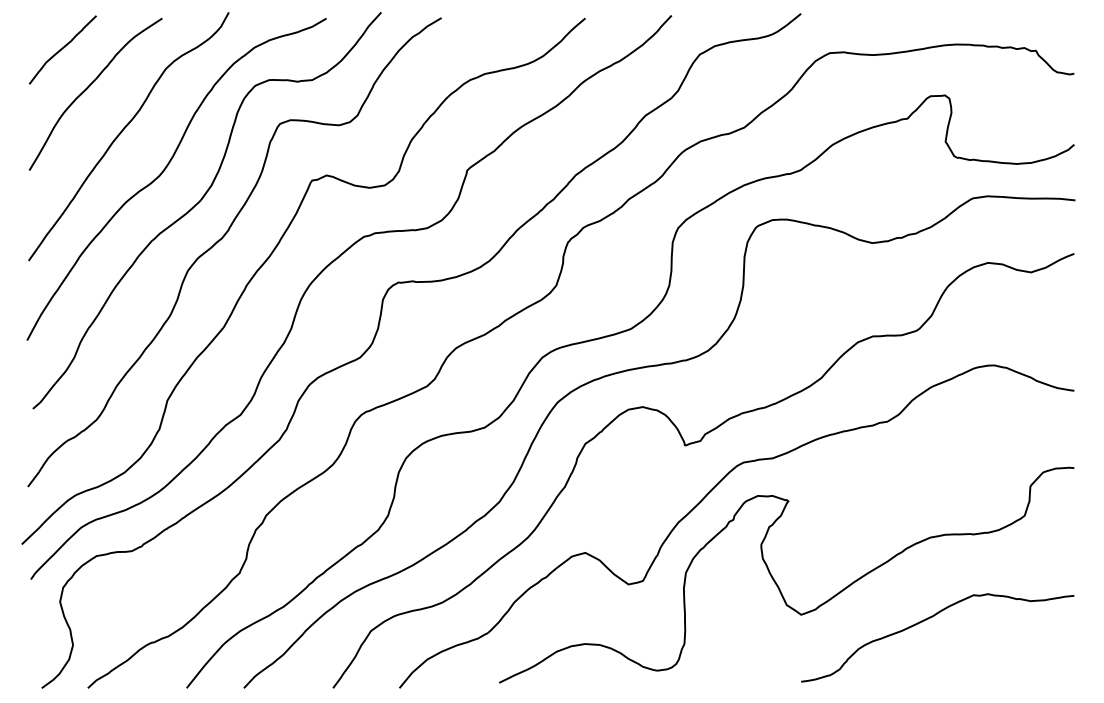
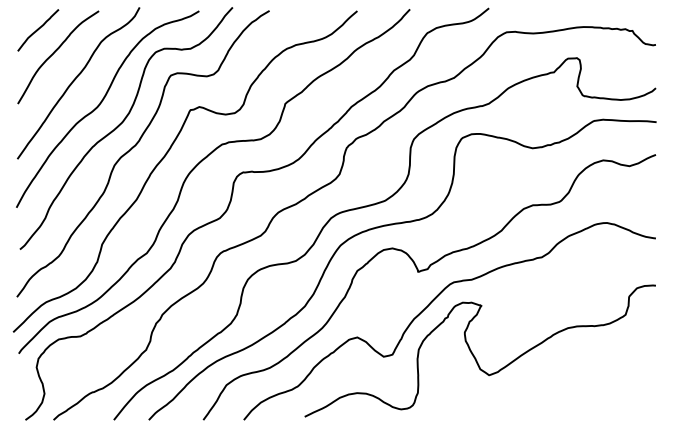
curve: (929, 620) -> (567, 378), removed

